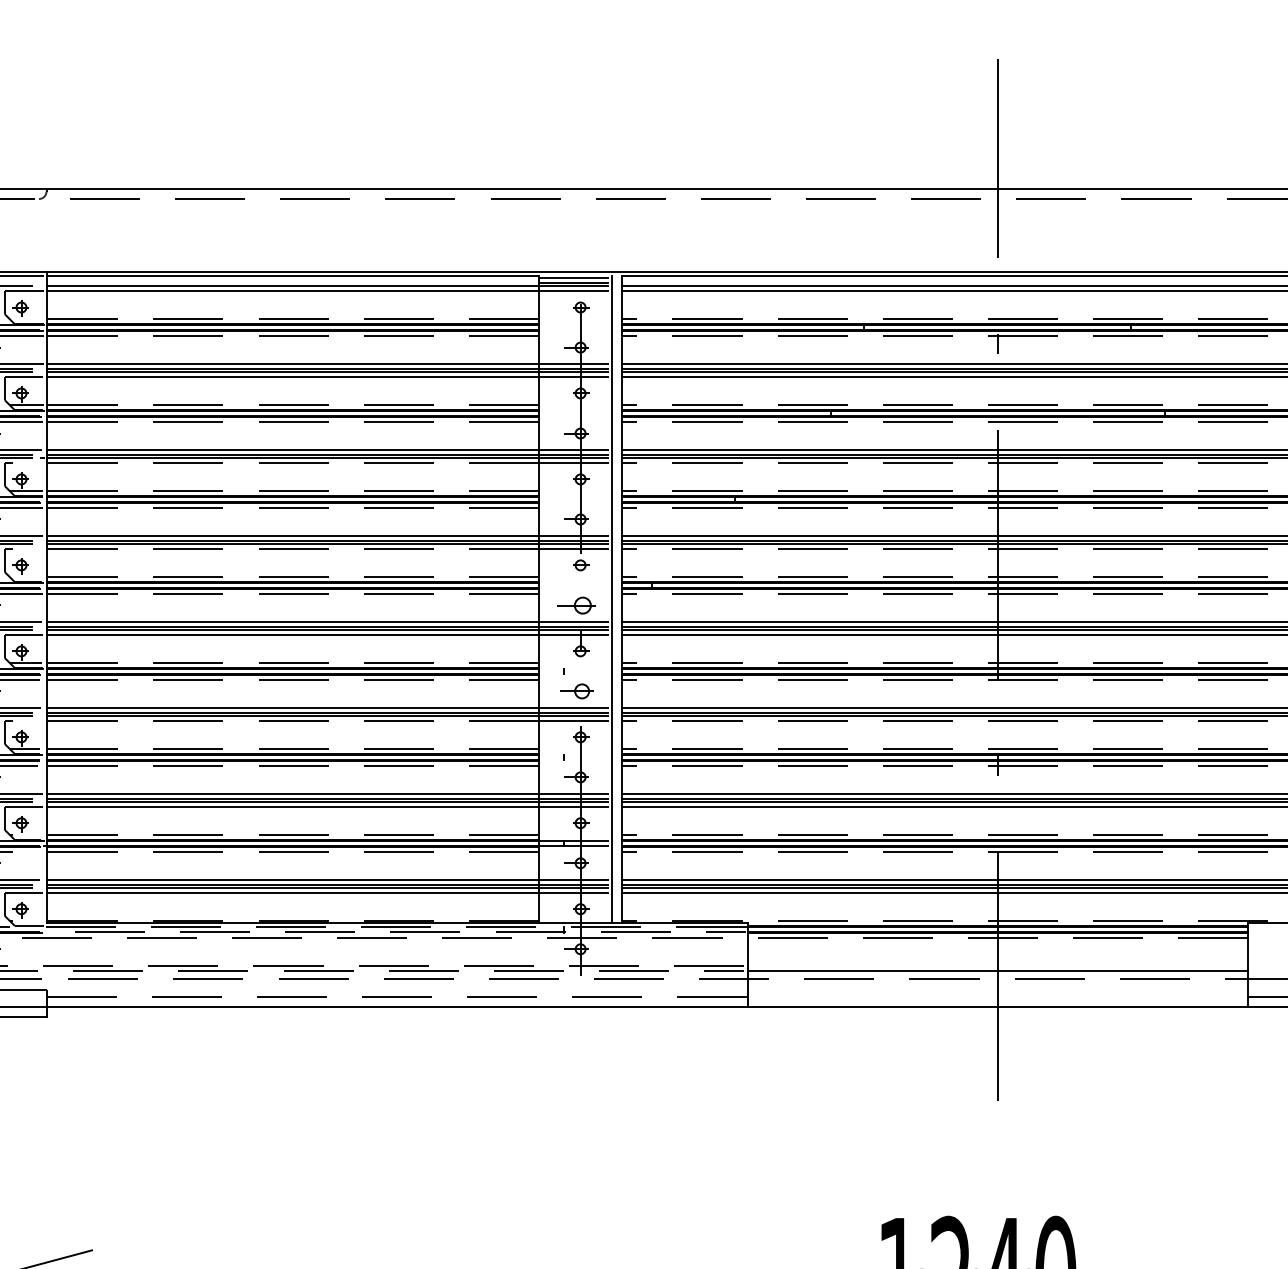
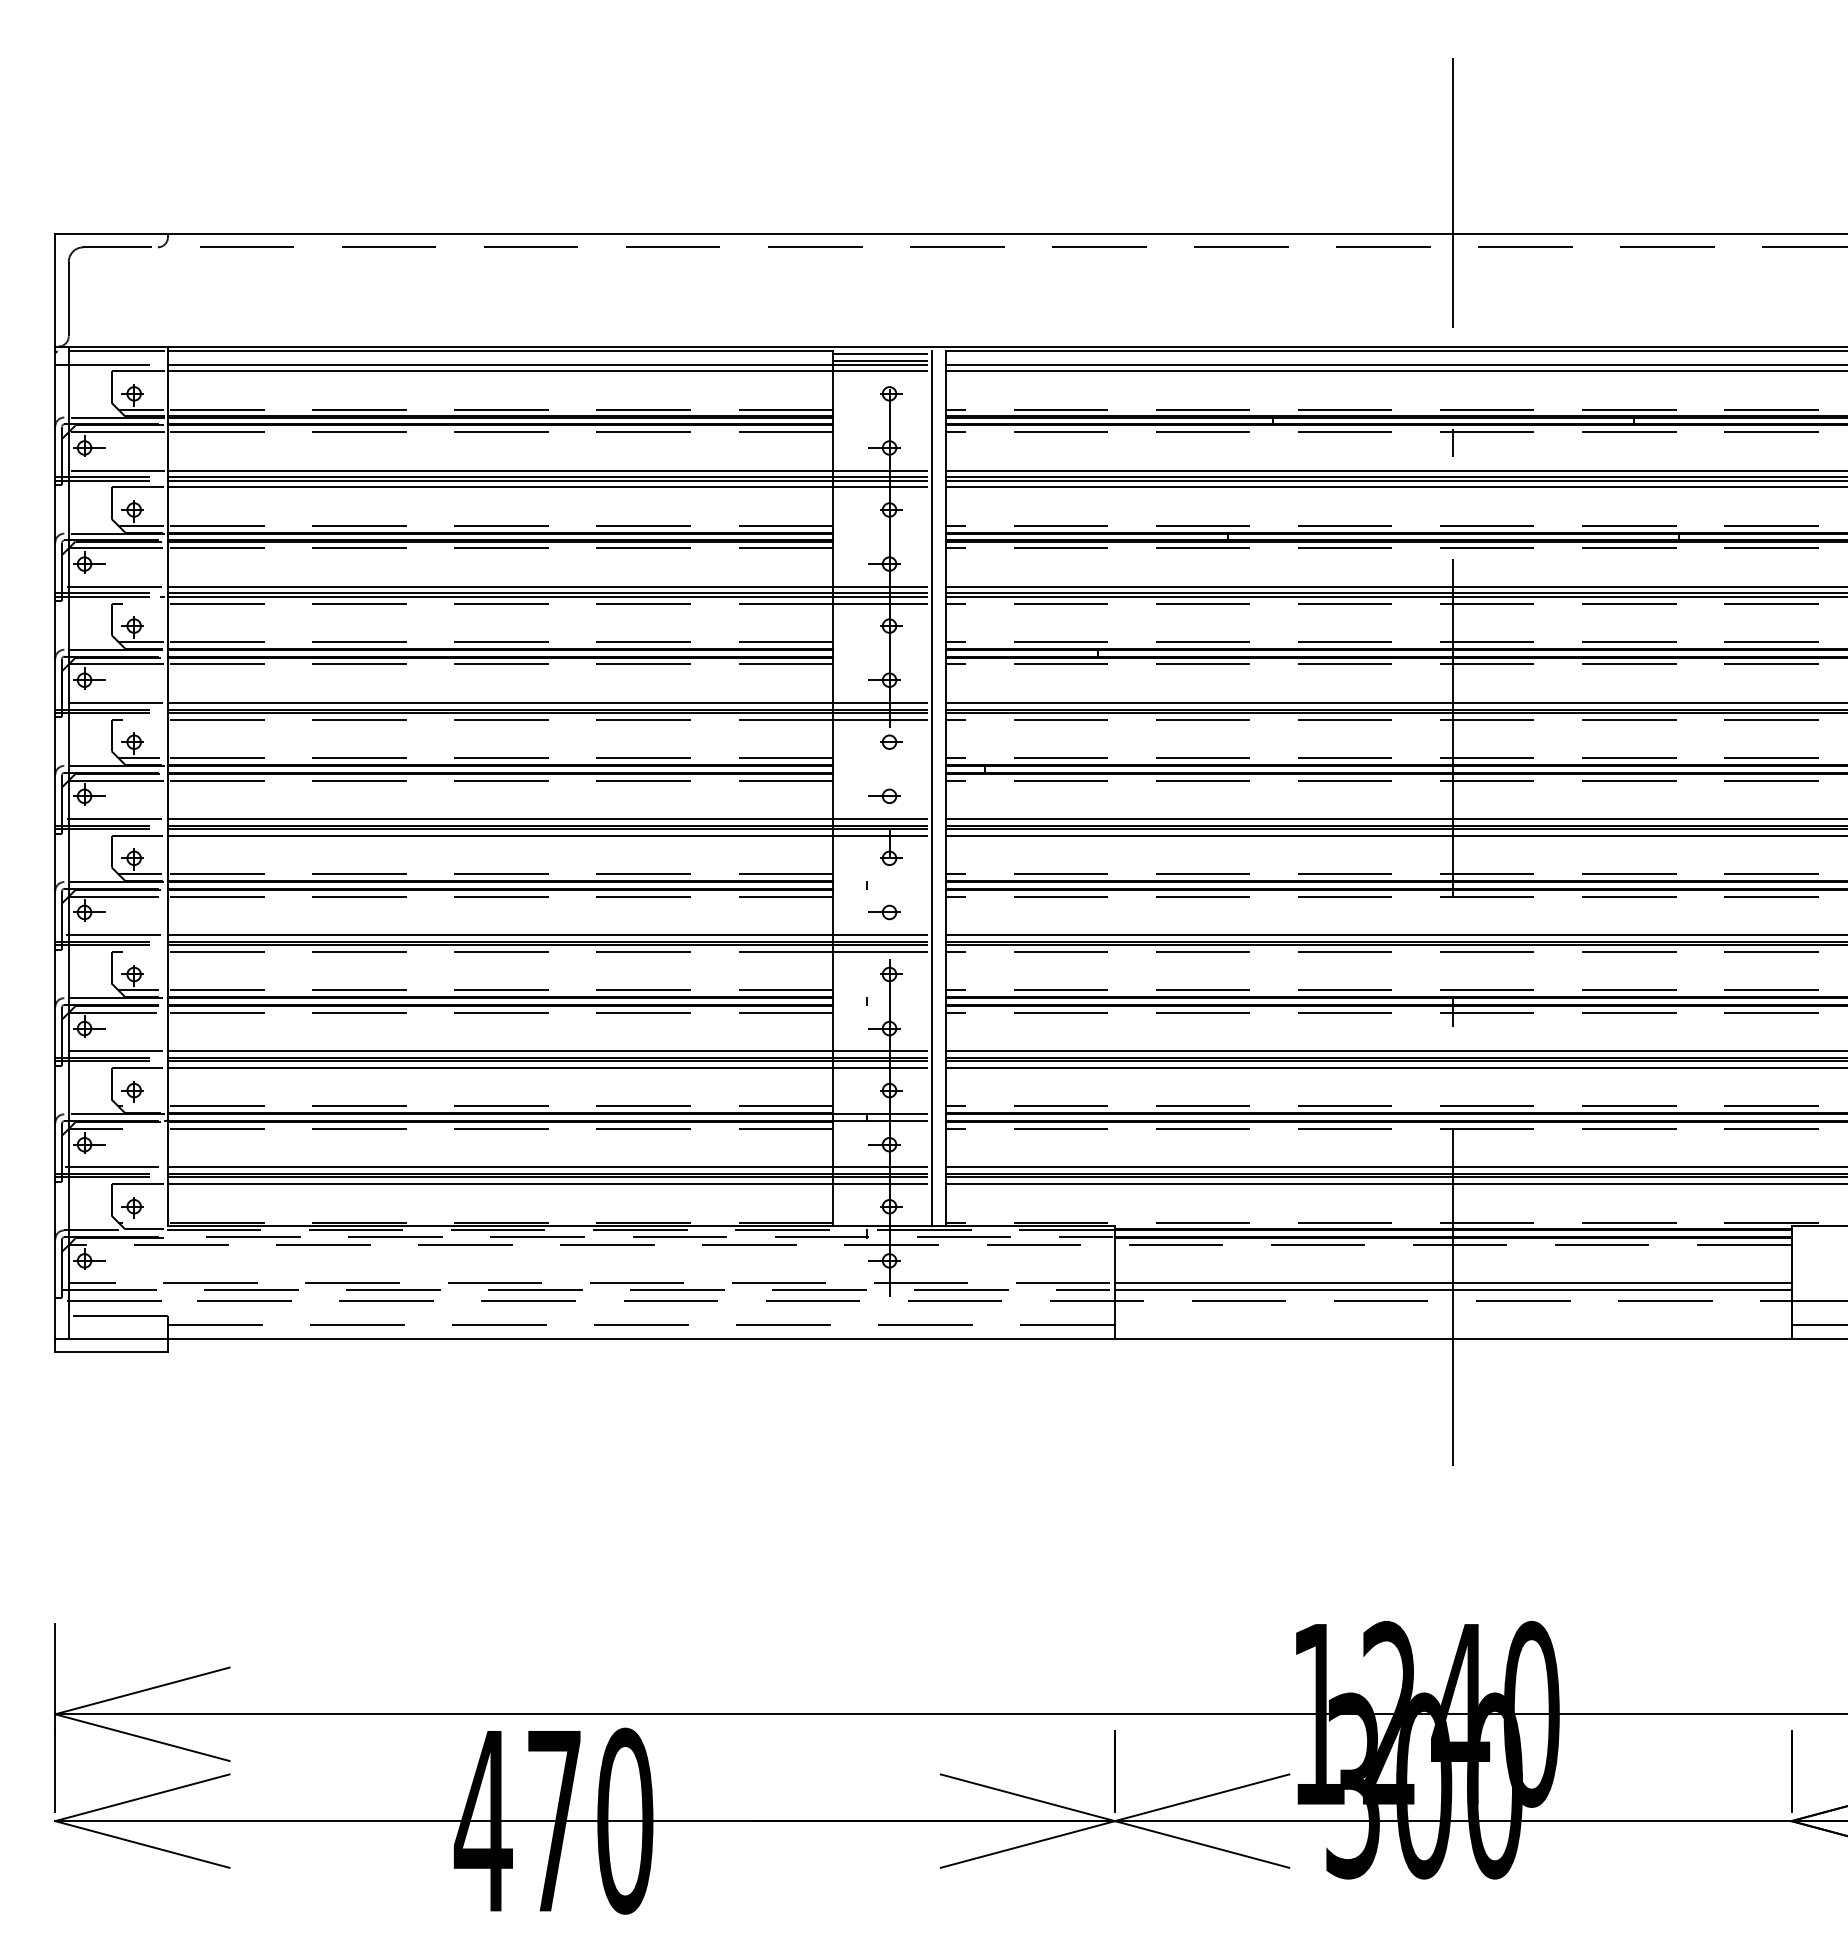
line: (26, 319) -> (141, 409), added
line: (25, 577) -> (139, 758), added
part: (576, 604) -> (884, 795), size x0.62
part: (576, 691) -> (884, 912), size x0.71
line: (998, 966) -> (1453, 1283), added

